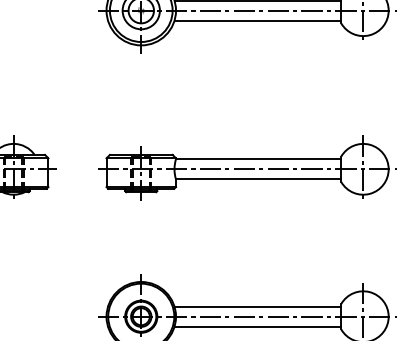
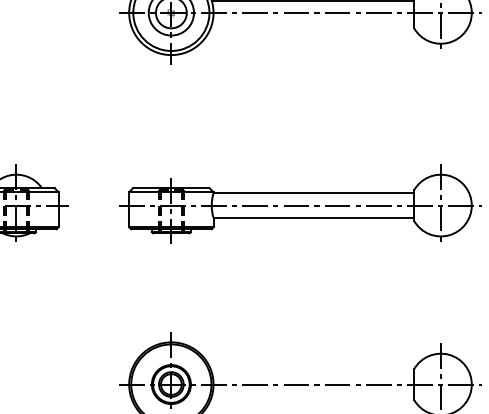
line: (257, 21) -> (312, 25), removed
line: (257, 306) -> (312, 372), removed
line: (257, 326) -> (312, 396), removed

